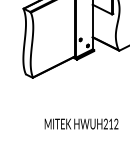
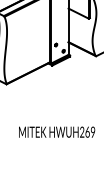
text: (113, 123) -> (90, 131), HWUH212 -> HWUH269

